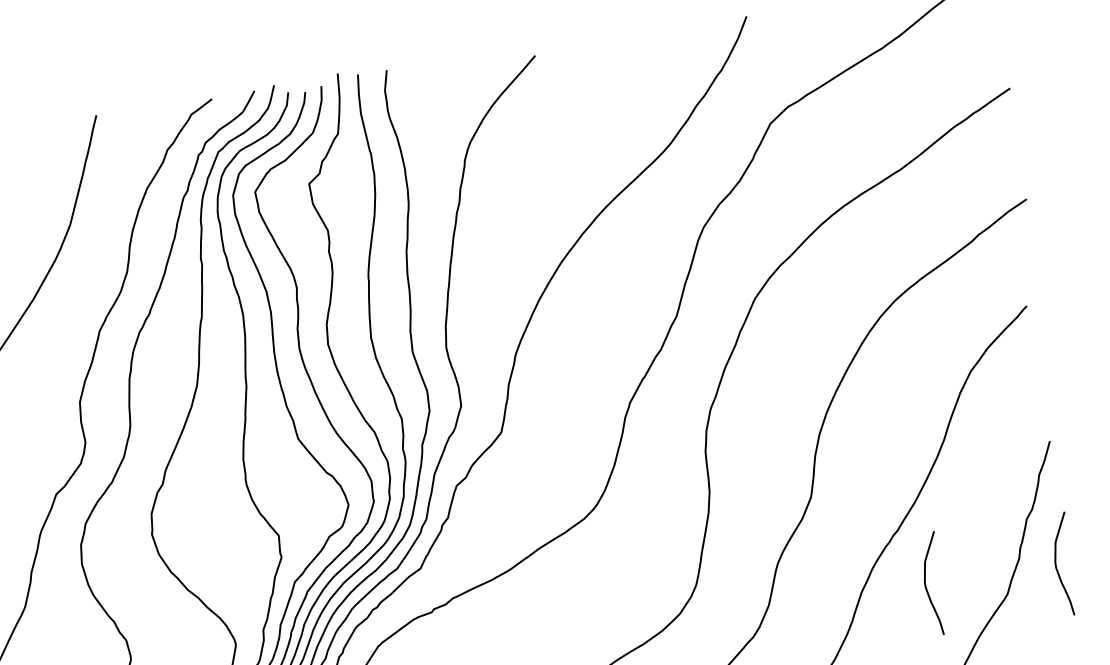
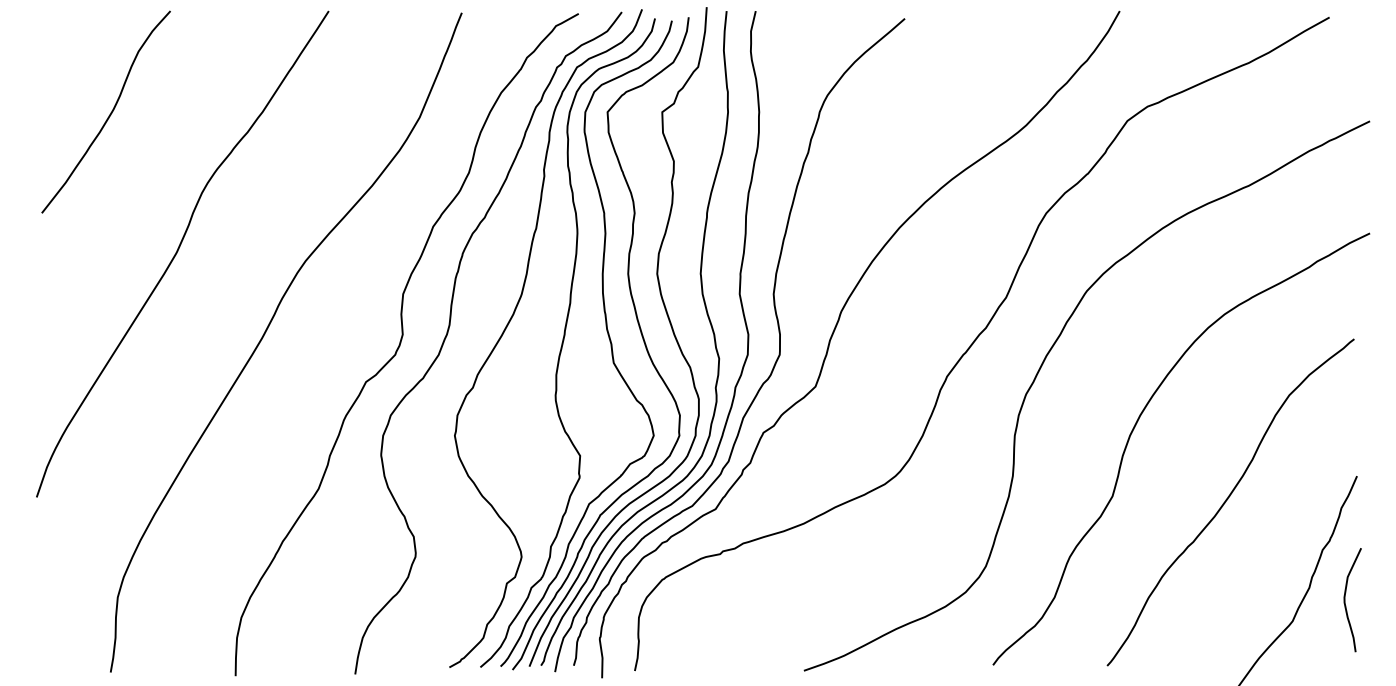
curve: (926, 585) -> (1213, 600), removed

